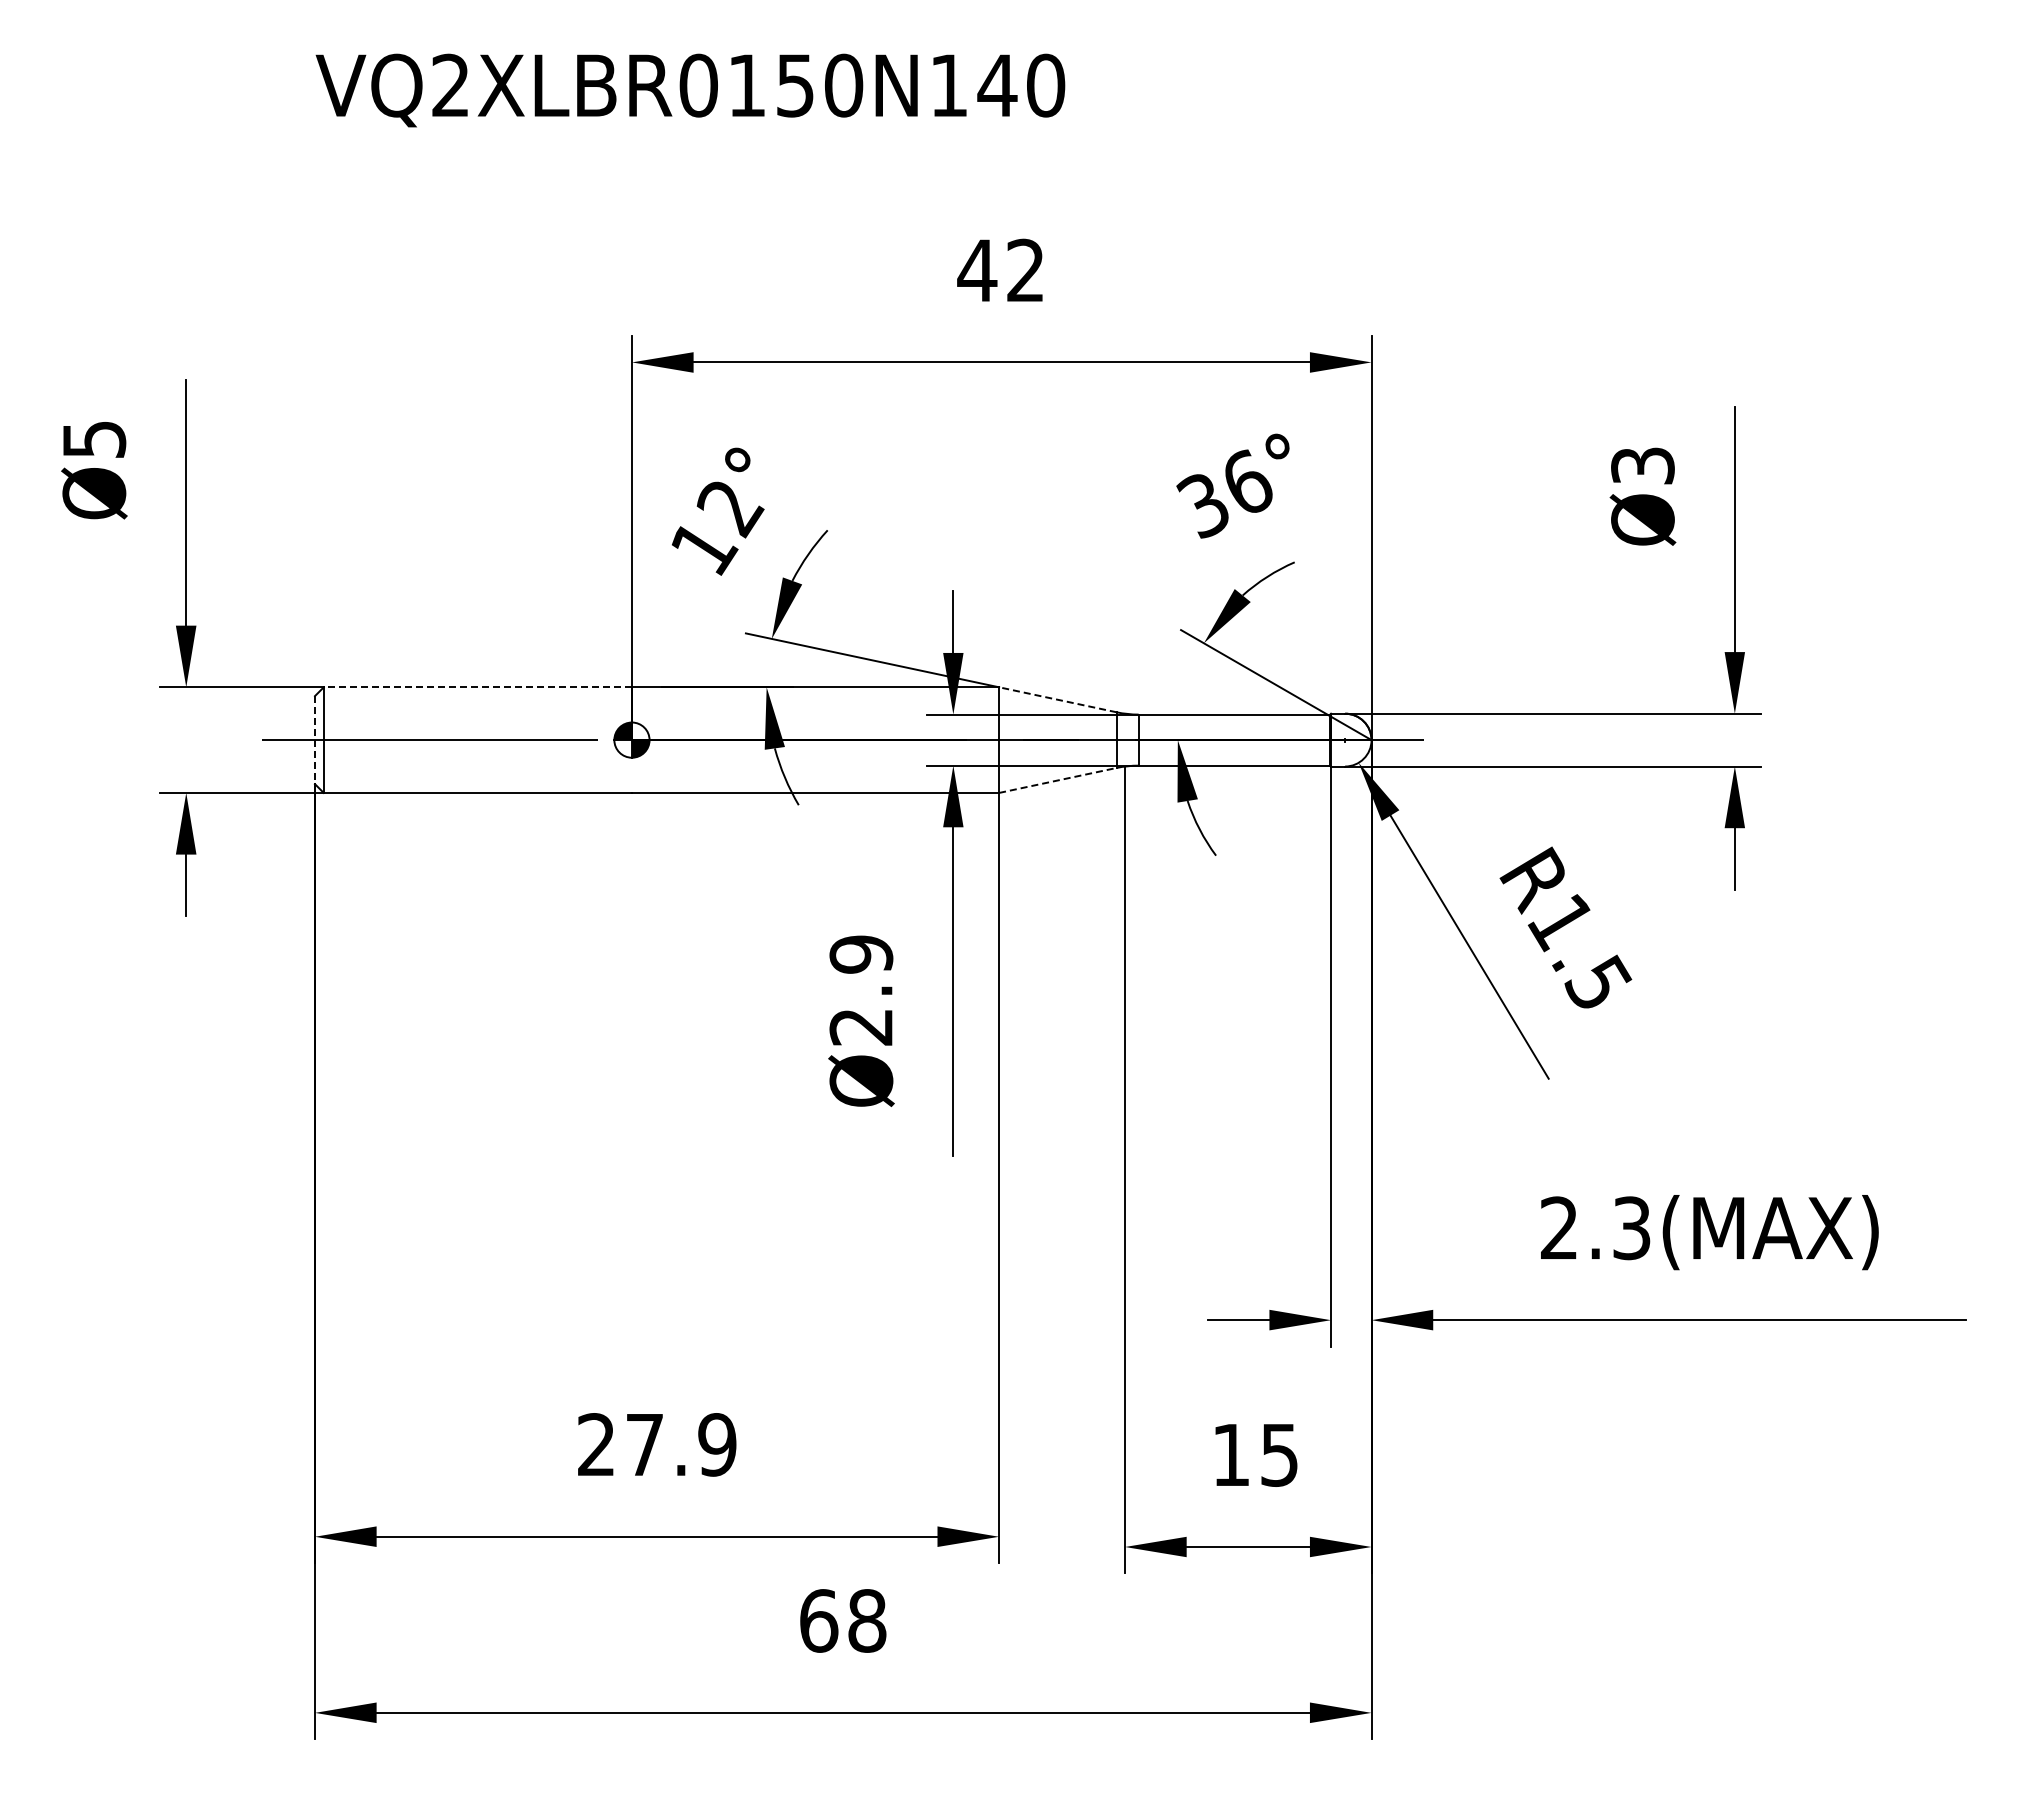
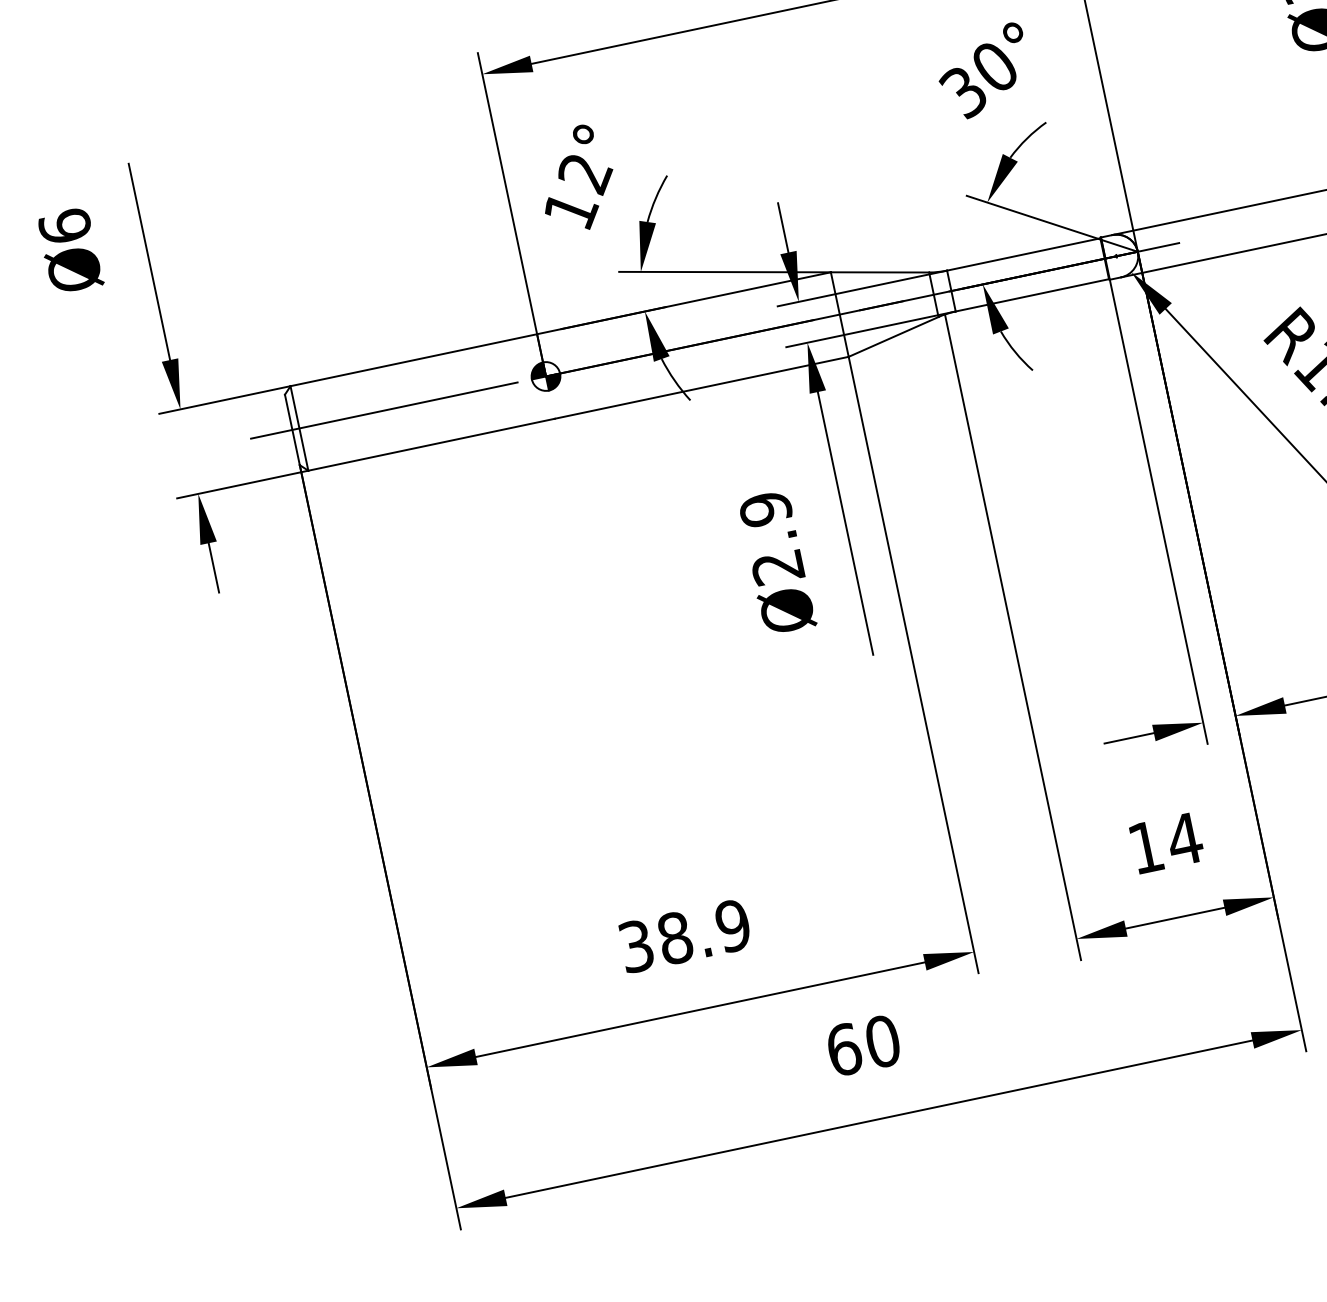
text: (94, 439) -> (65, 226), Ø5 -> Ø6
text: (1248, 481) -> (995, 65), 36° -> 30°
line: (477, 687) -> (413, 360), dashed -> solid
line: (1057, 699) -> (879, 272), dashed -> solid
line: (314, 740) -> (292, 430), dashed -> solid
line: (1058, 780) -> (894, 336), dashed -> solid
text: (621, 1444) -> (656, 941), 27.9 -> 38.9
text: (1279, 1455) -> (1184, 839), 15 -> 14
text: (867, 1620) -> (882, 1041), 68 -> 60

